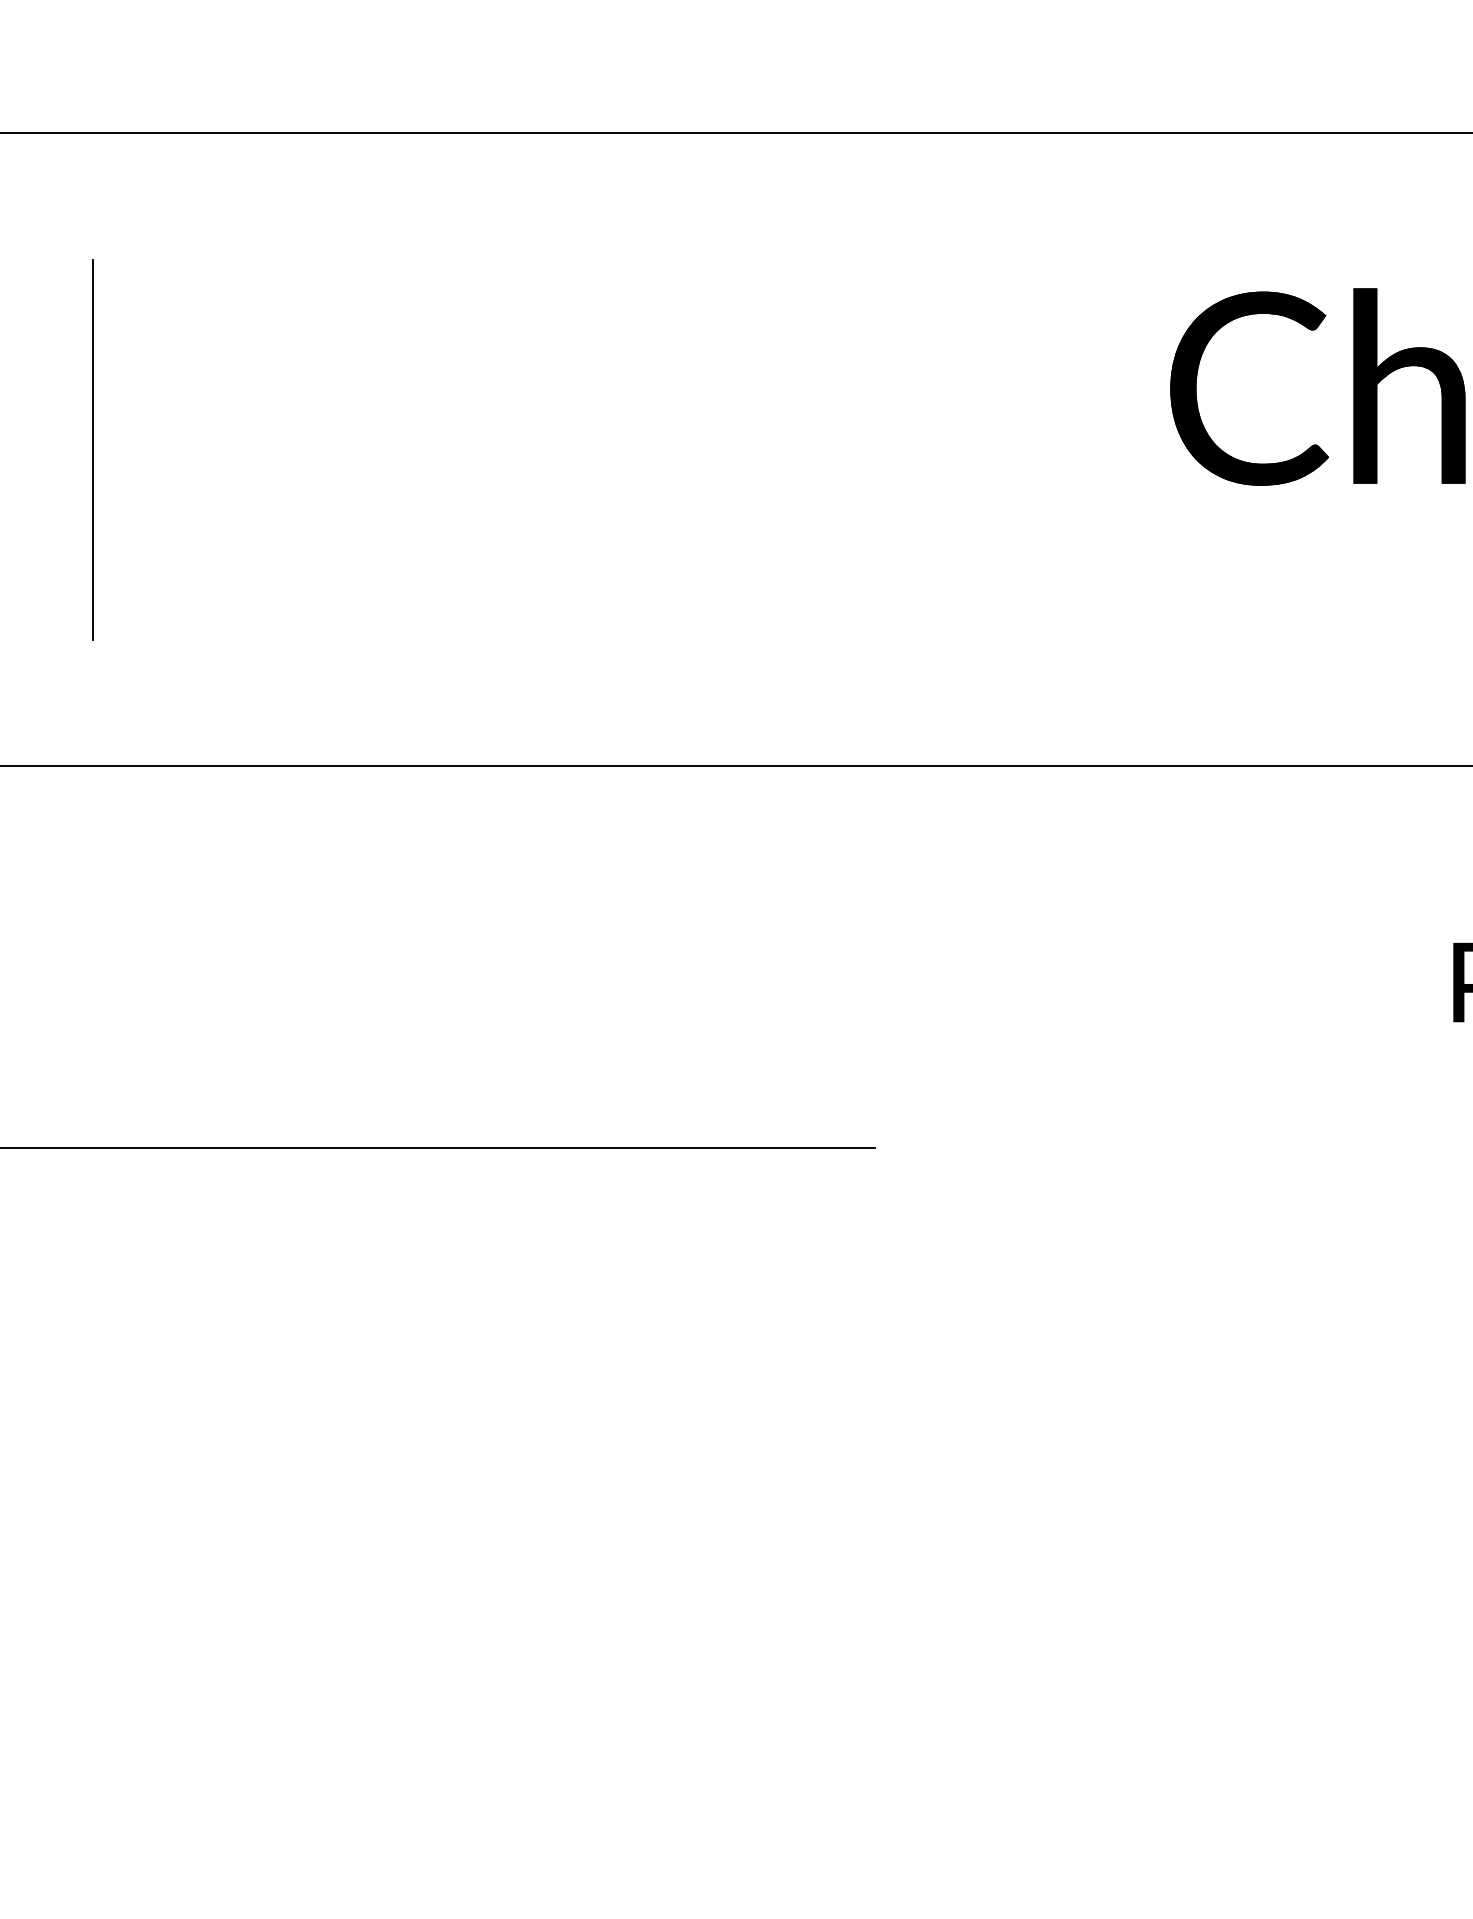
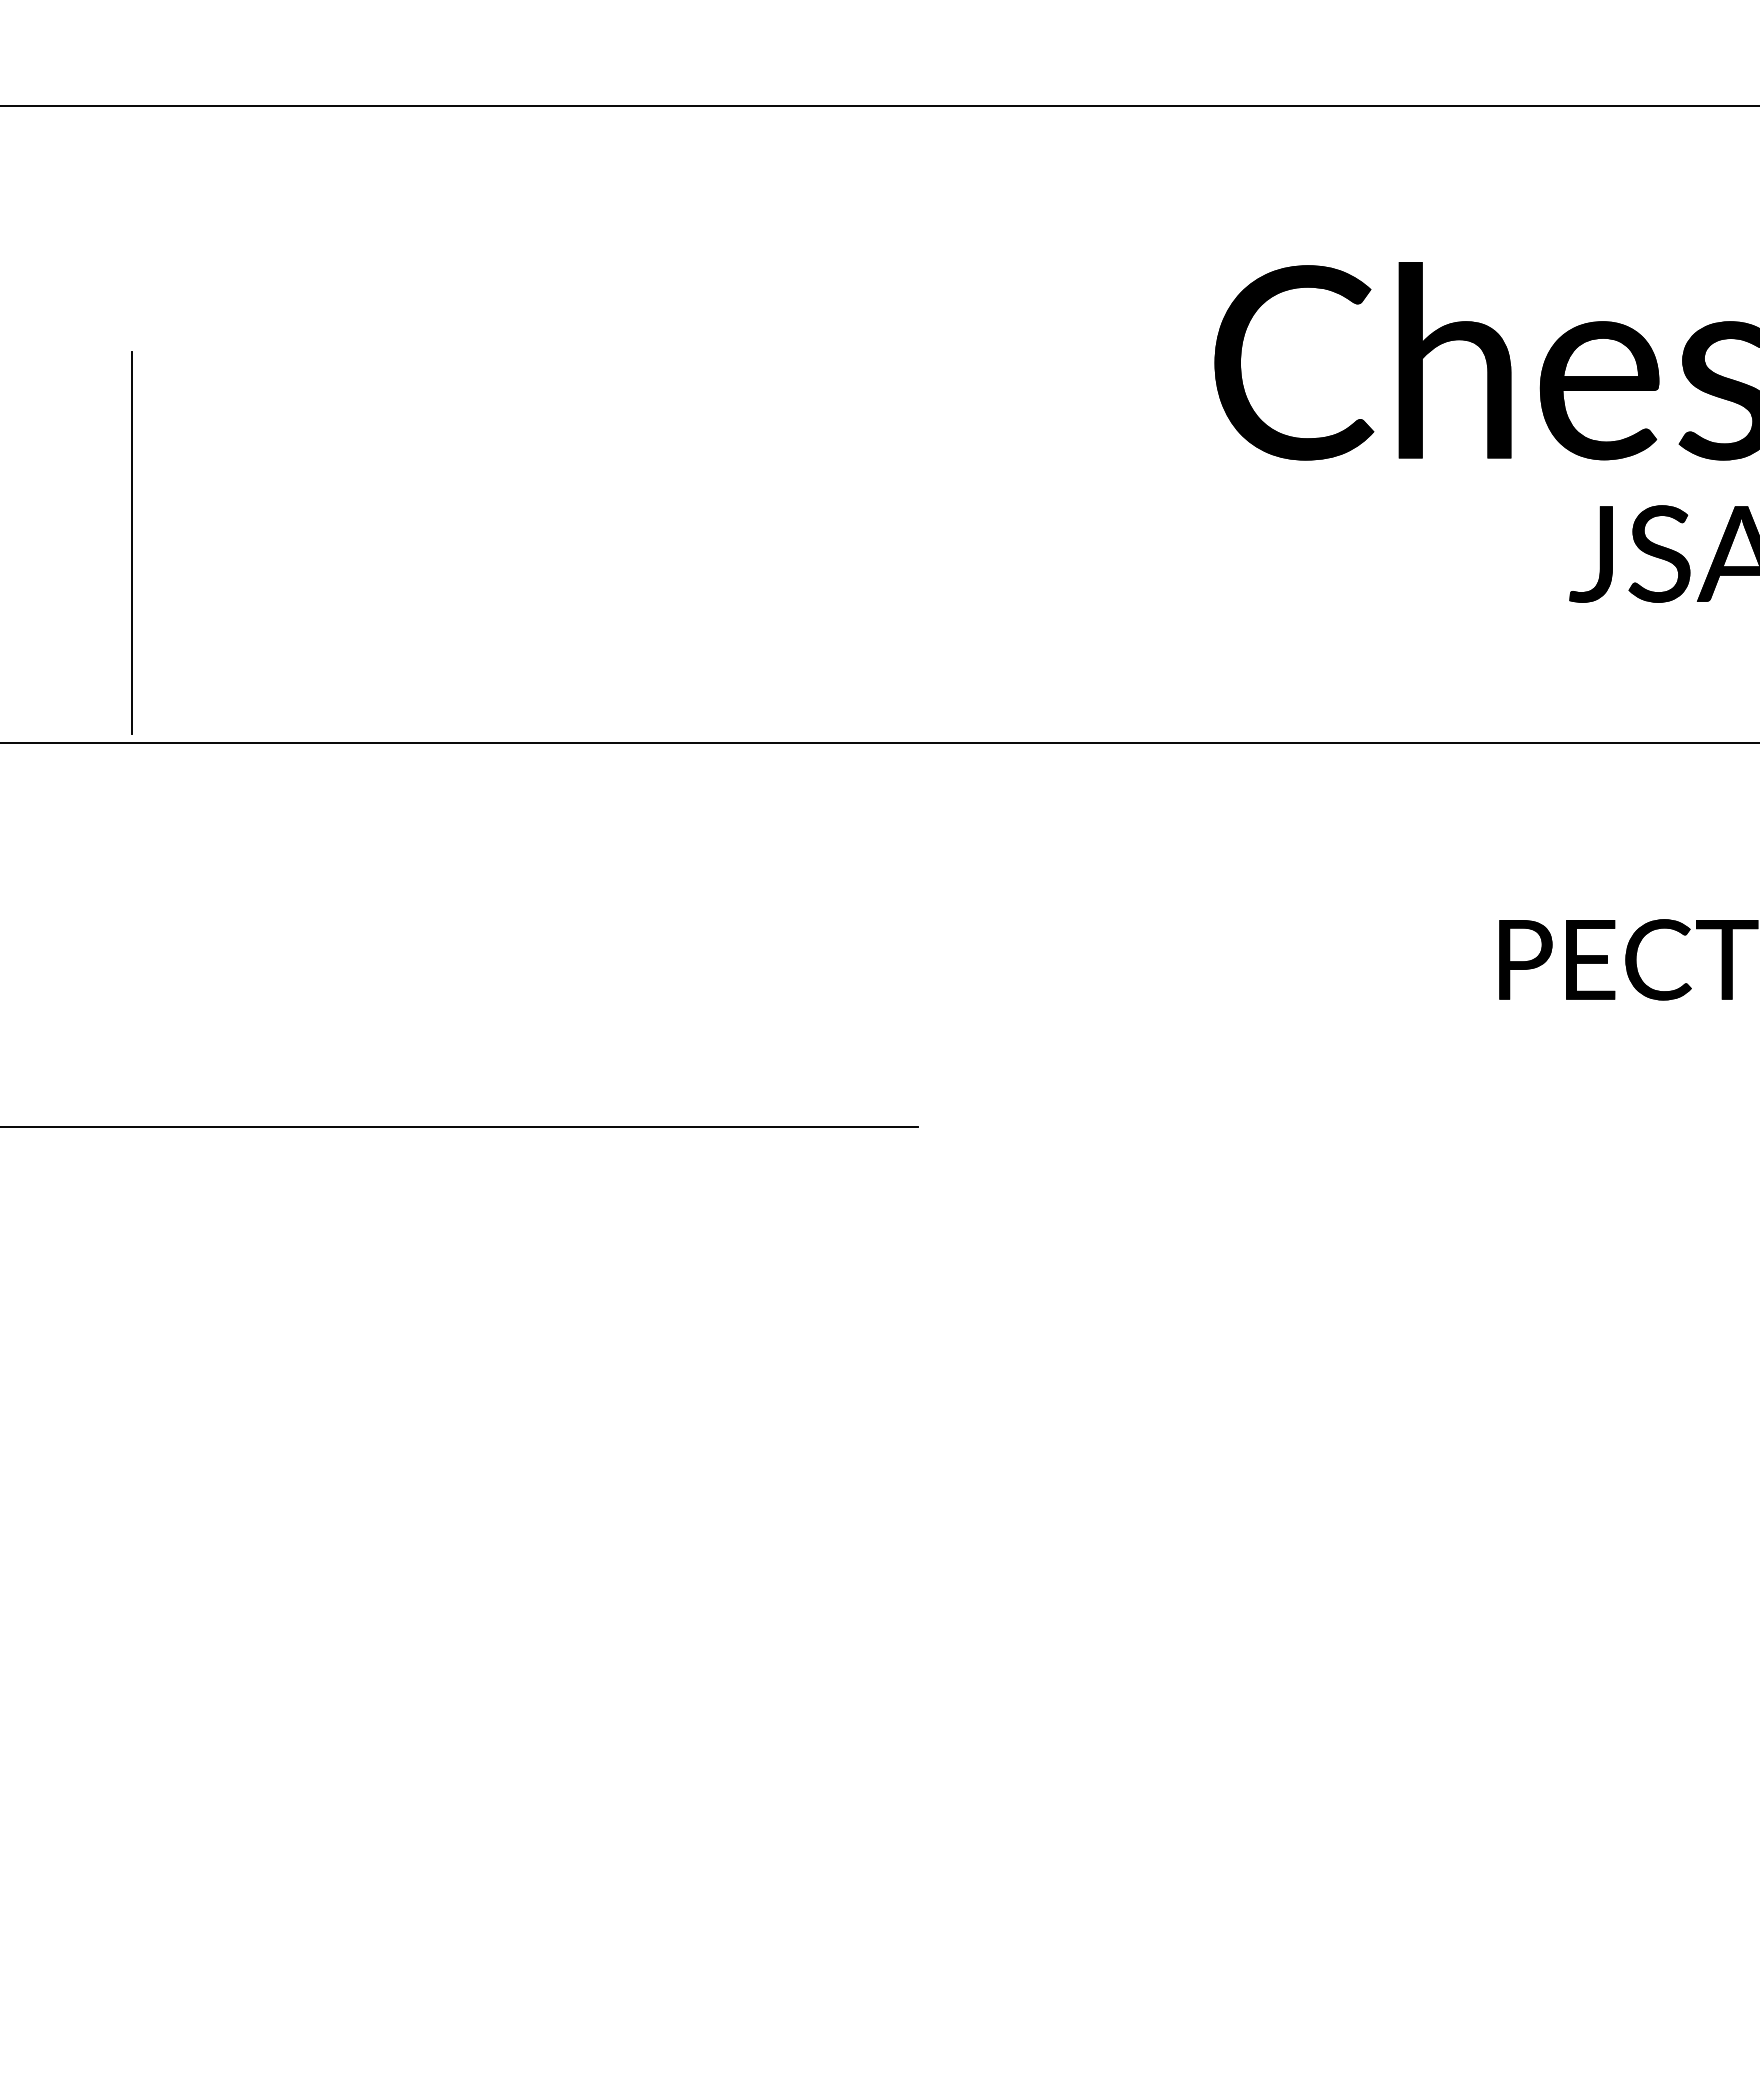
line: (92, 448) -> (131, 542), moved

